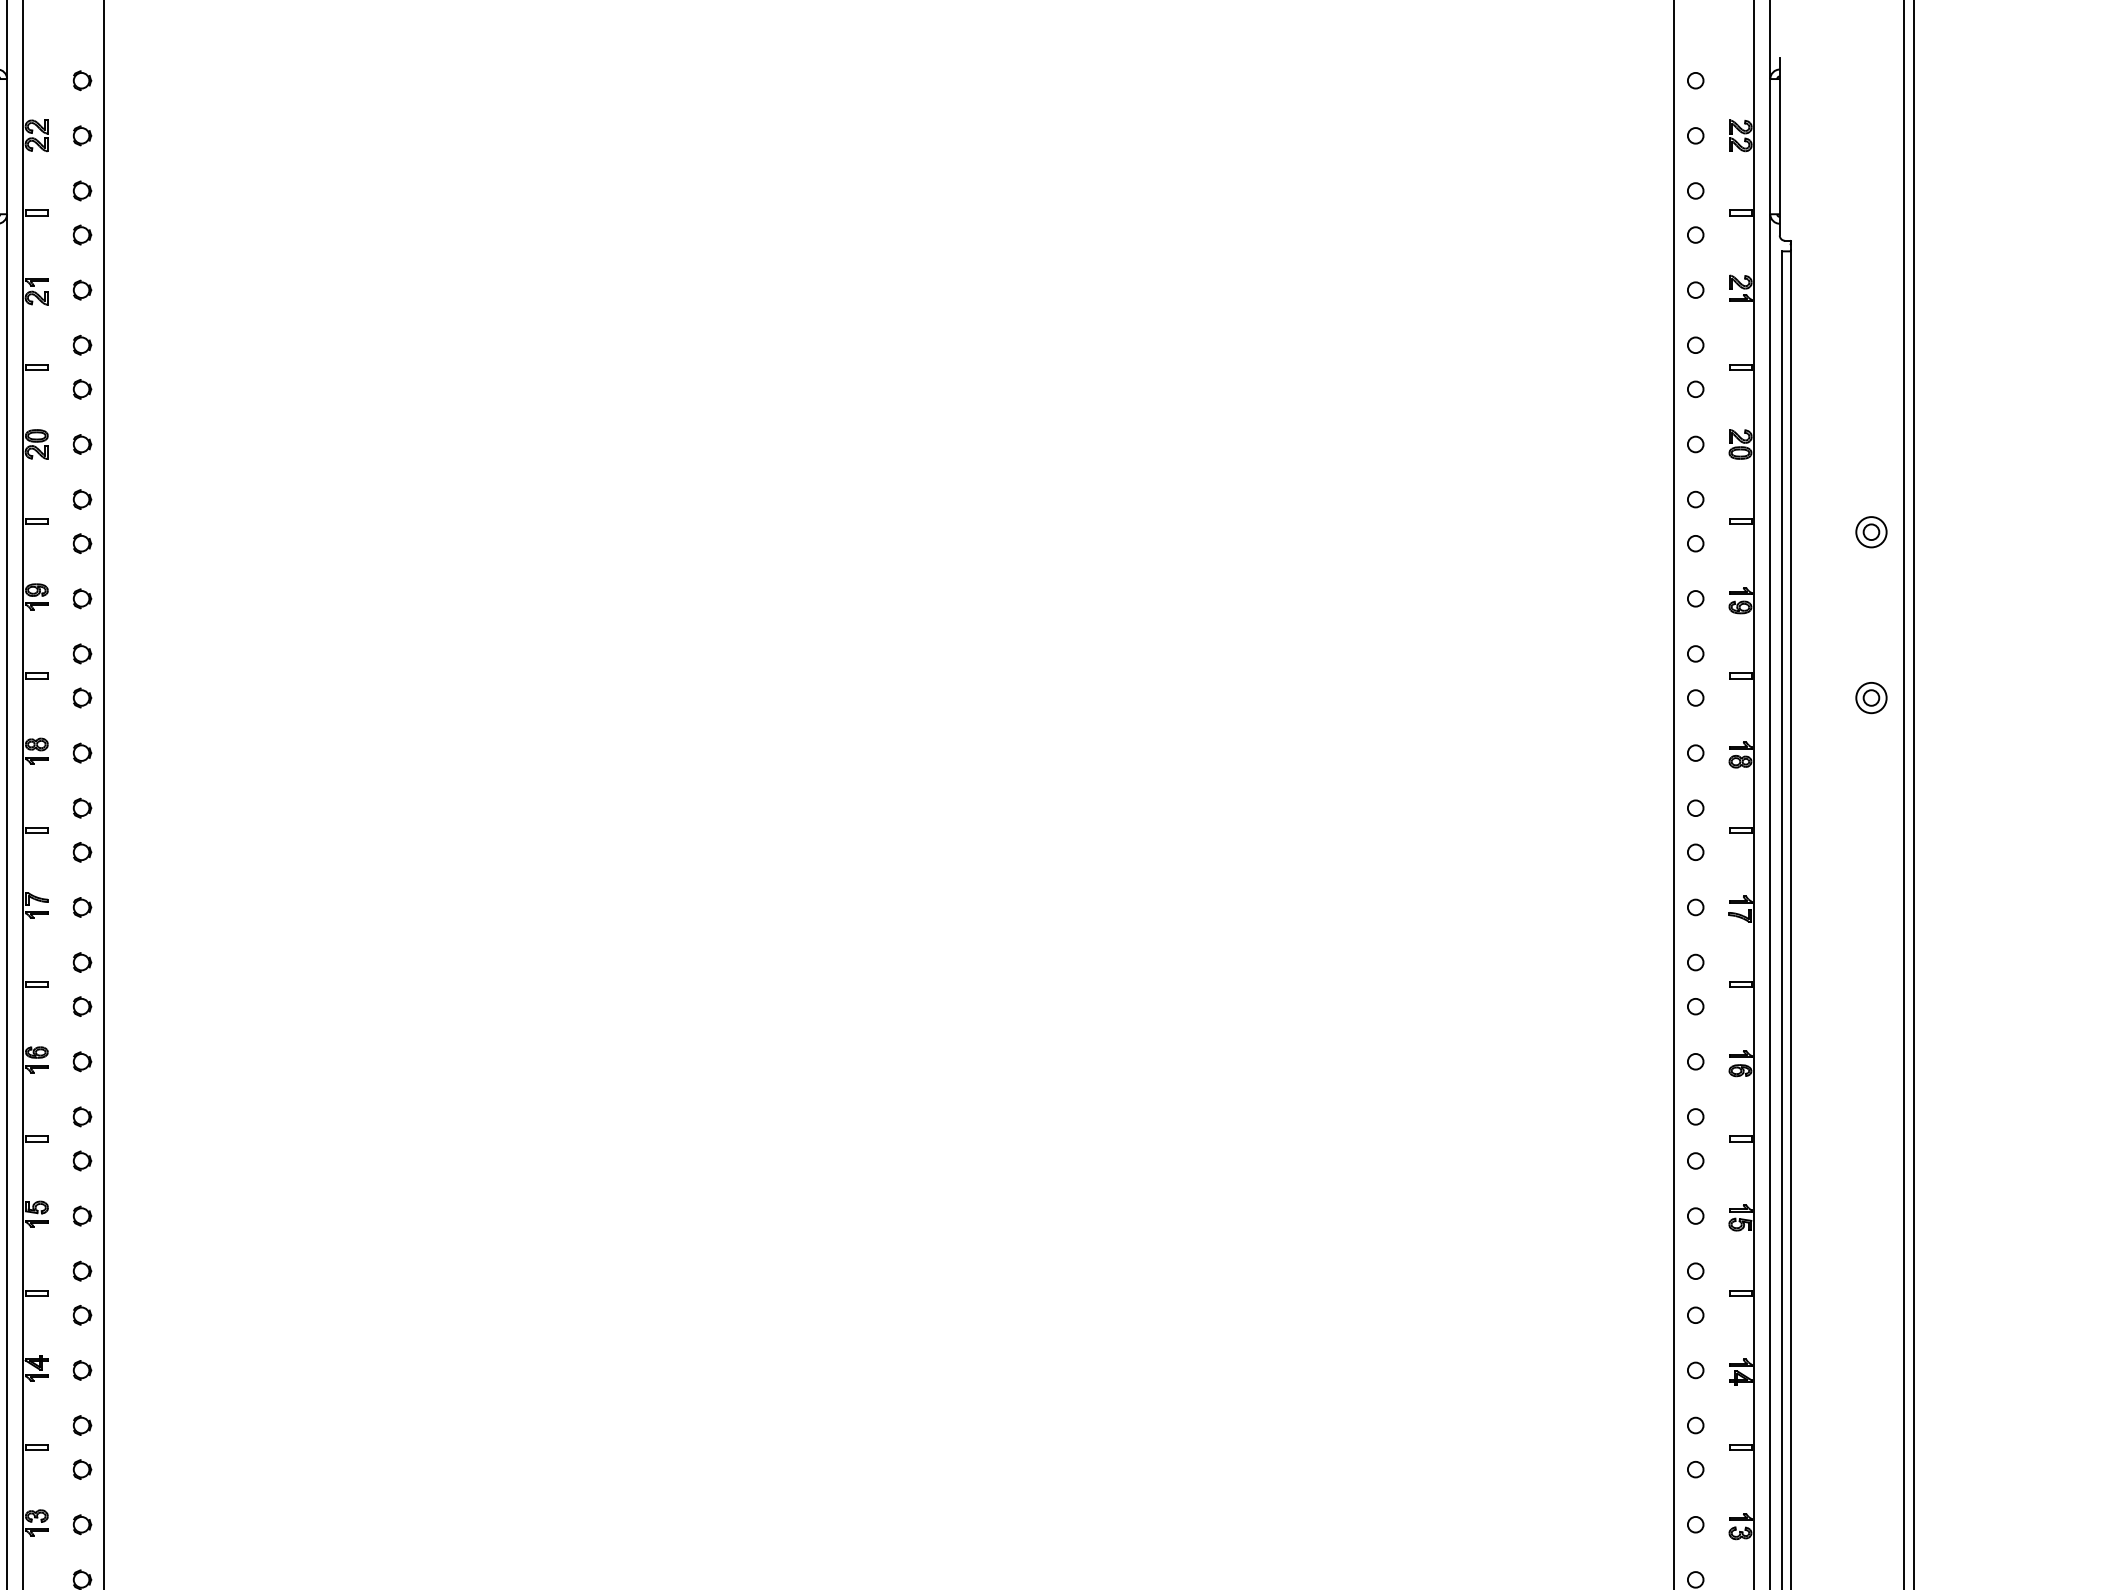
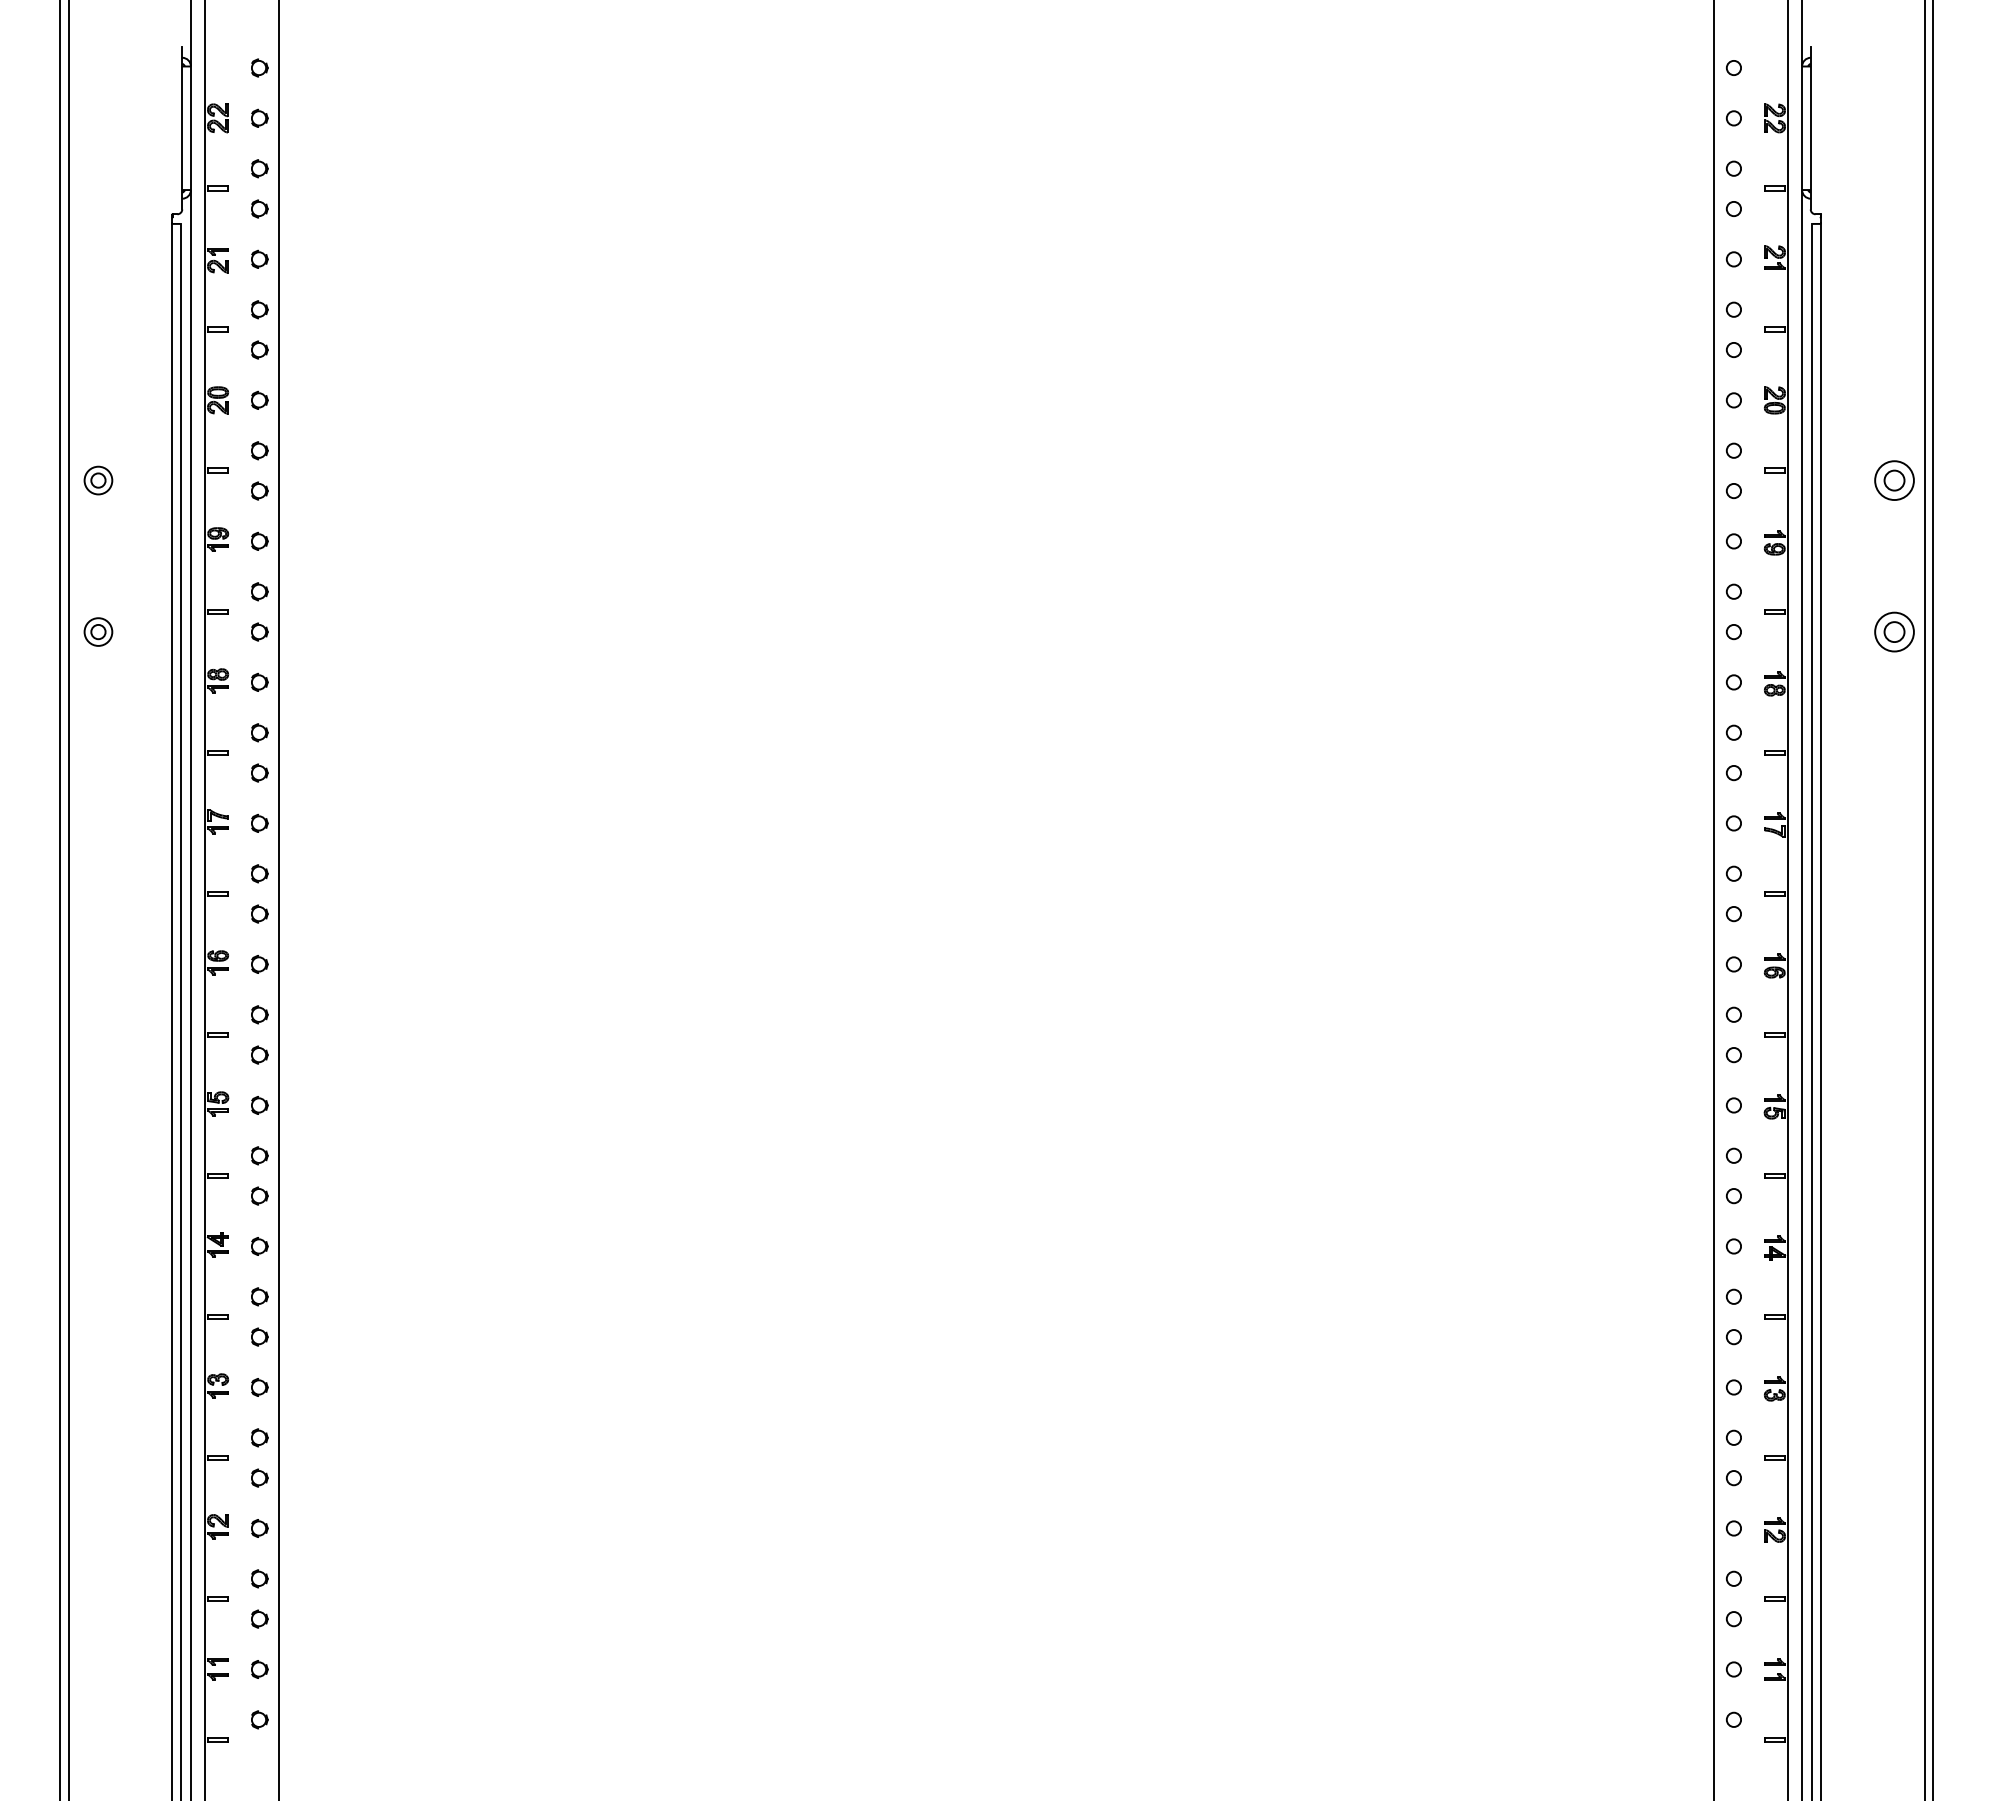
part: (1871, 532) -> (1894, 480), size x1.4
part: (1871, 697) -> (1894, 631), size x1.4

